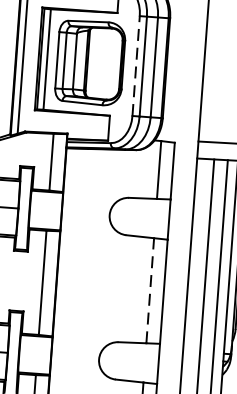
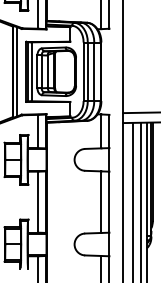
line: (135, 65) -> (83, 71), dashed -> solid
line: (150, 291) -> (101, 202), dashed -> solid

